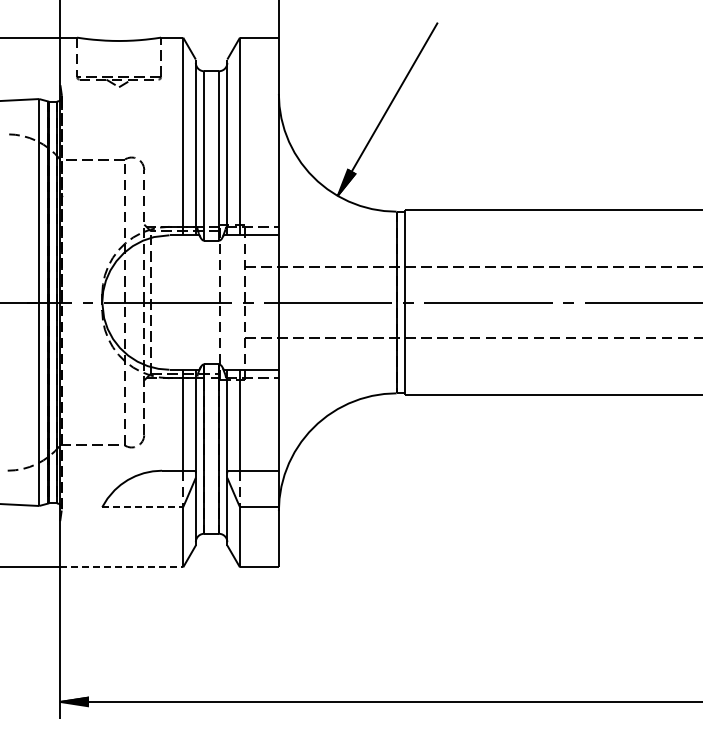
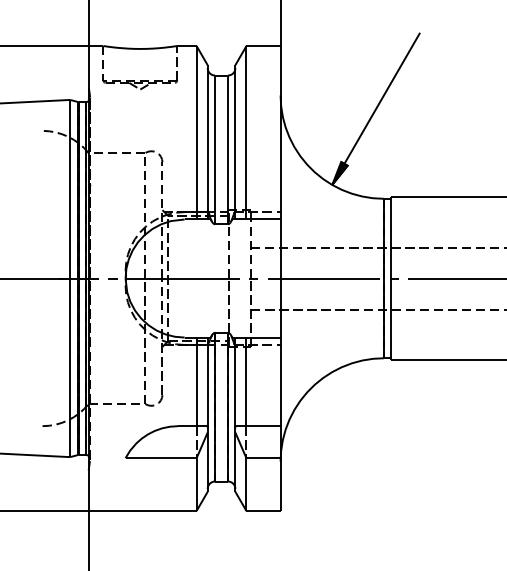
line: (143, 507) -> (161, 458), dashed -> solid
line: (122, 567) -> (143, 511), dashed -> solid

